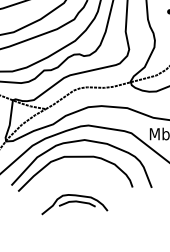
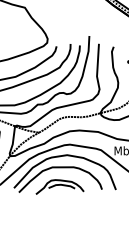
part: (74, 203) -> (59, 186), moved

